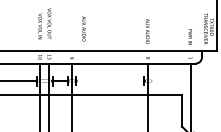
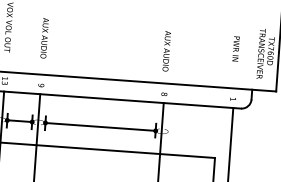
text: (83, 28) -> (43, 37), moved
text: (189, 36) -> (234, 47), moved
line: (110, 81) -> (100, 127), added

